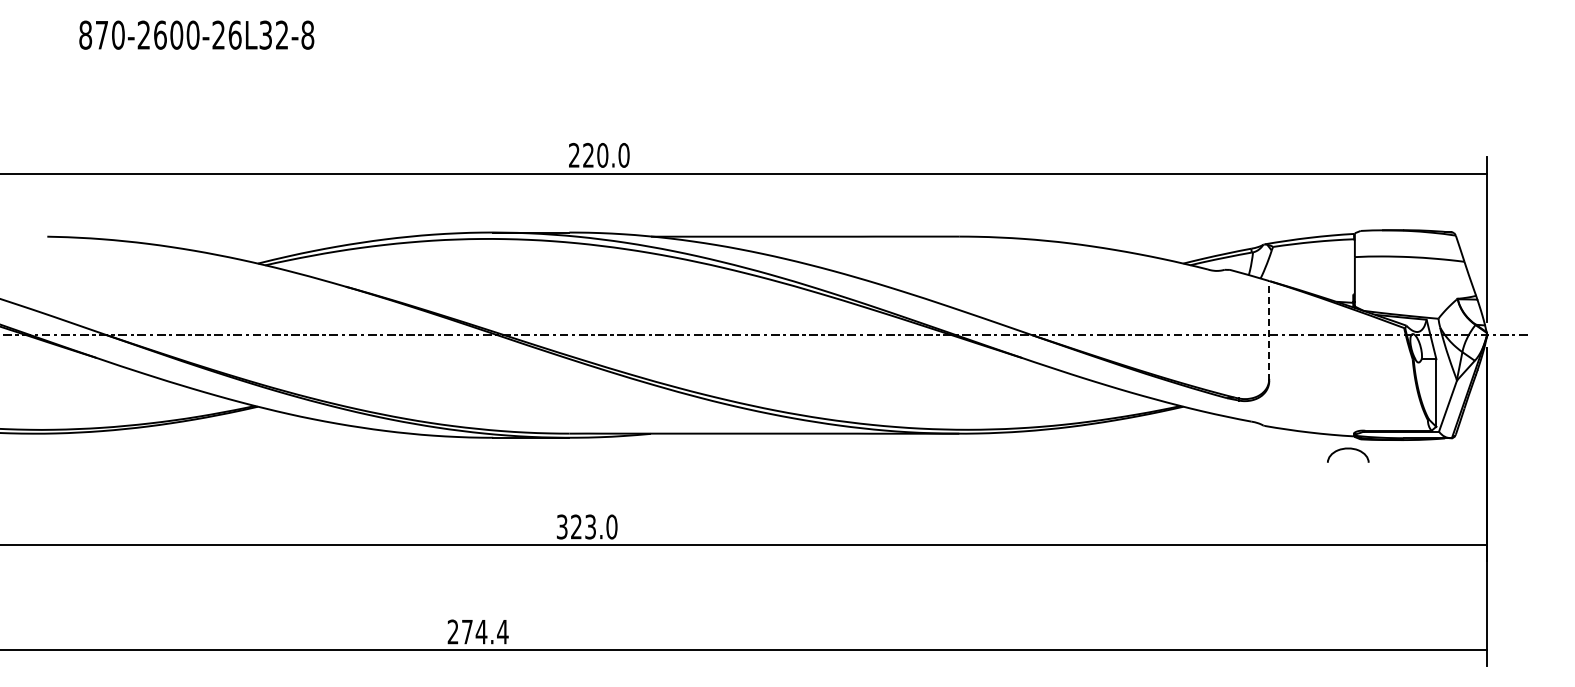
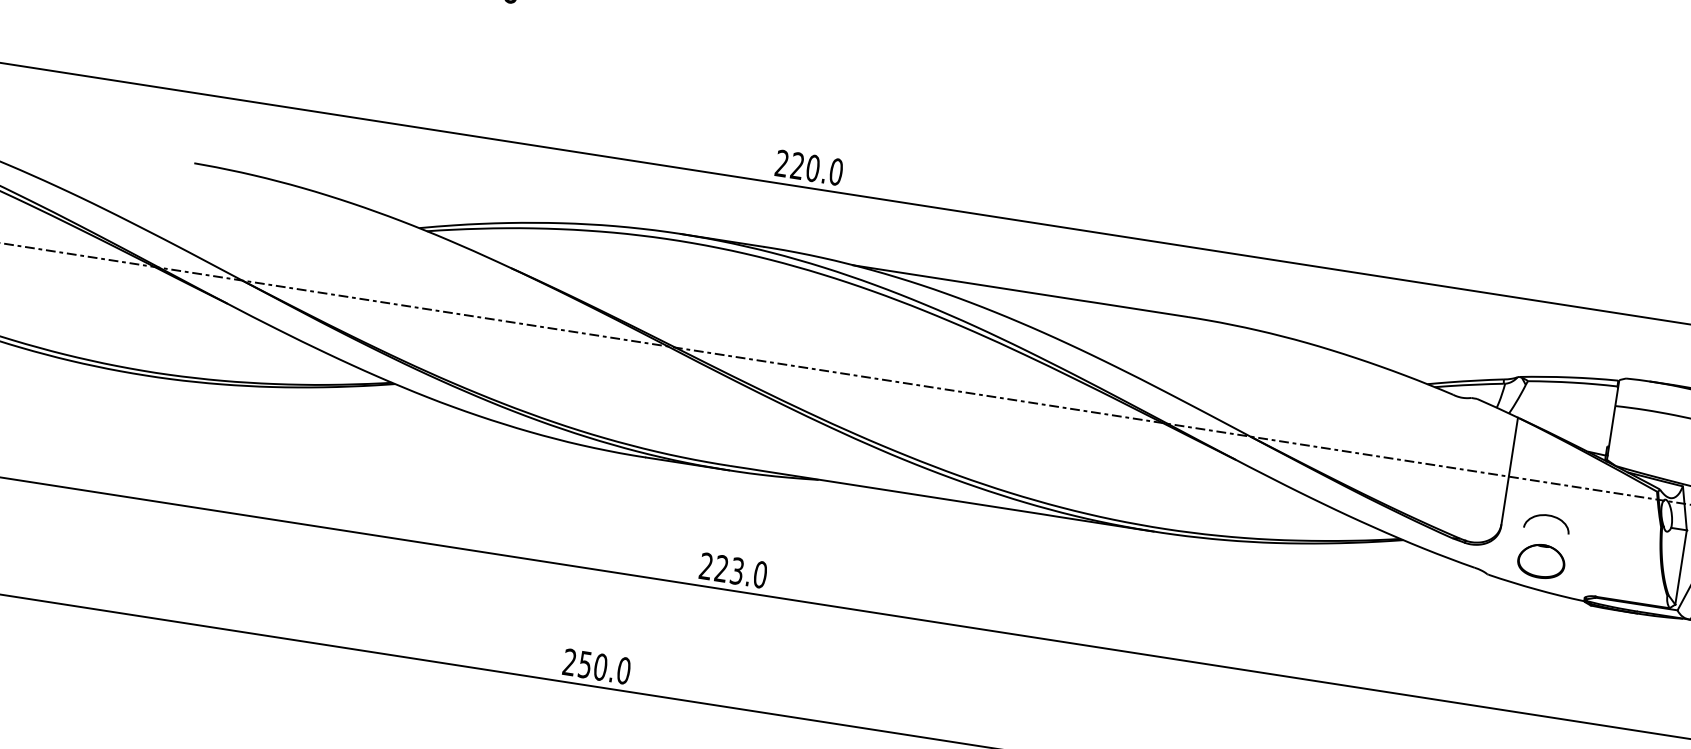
line: (1269, 330) -> (1509, 471), dashed -> solid
part: (1310, 406) -> (1541, 561), added
curve: (1348, 449) -> (1548, 516), moved
text: (561, 526) -> (705, 565), 323.0 -> 223.0
text: (485, 631) -> (605, 667), 274.4 -> 250.0

